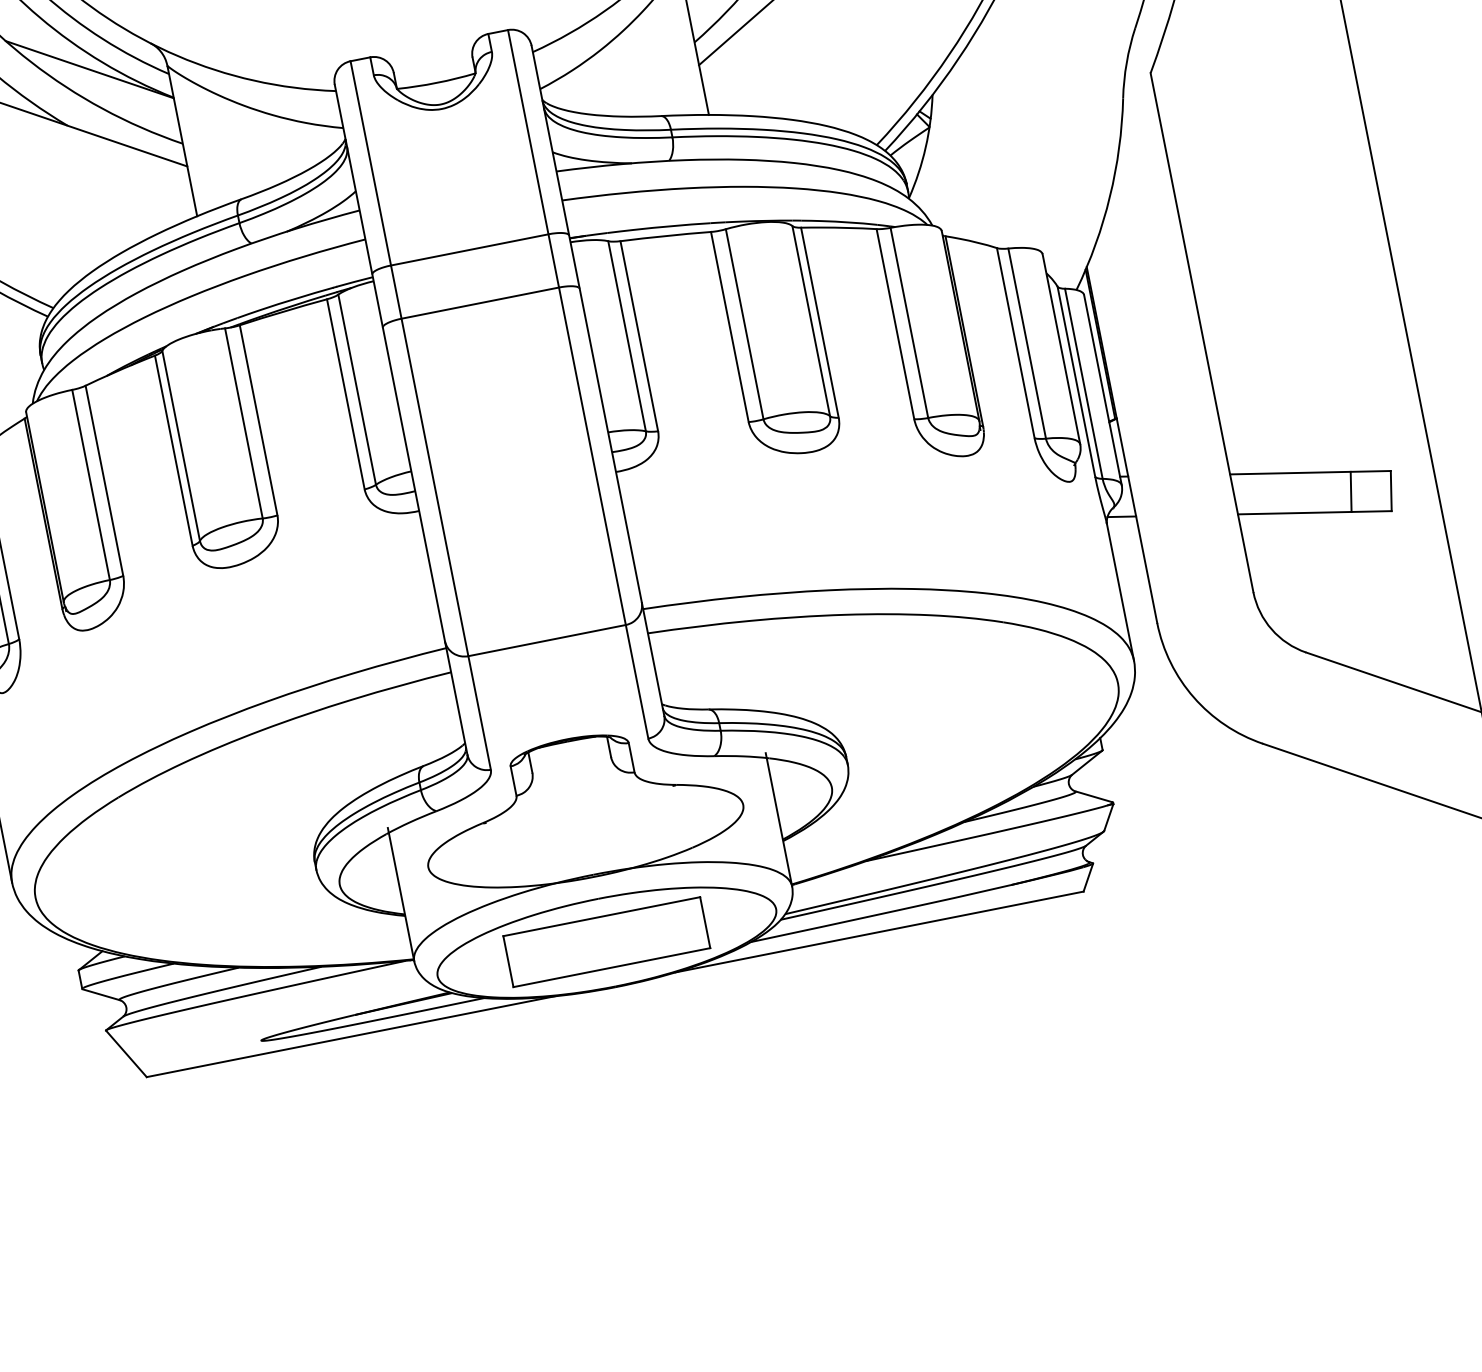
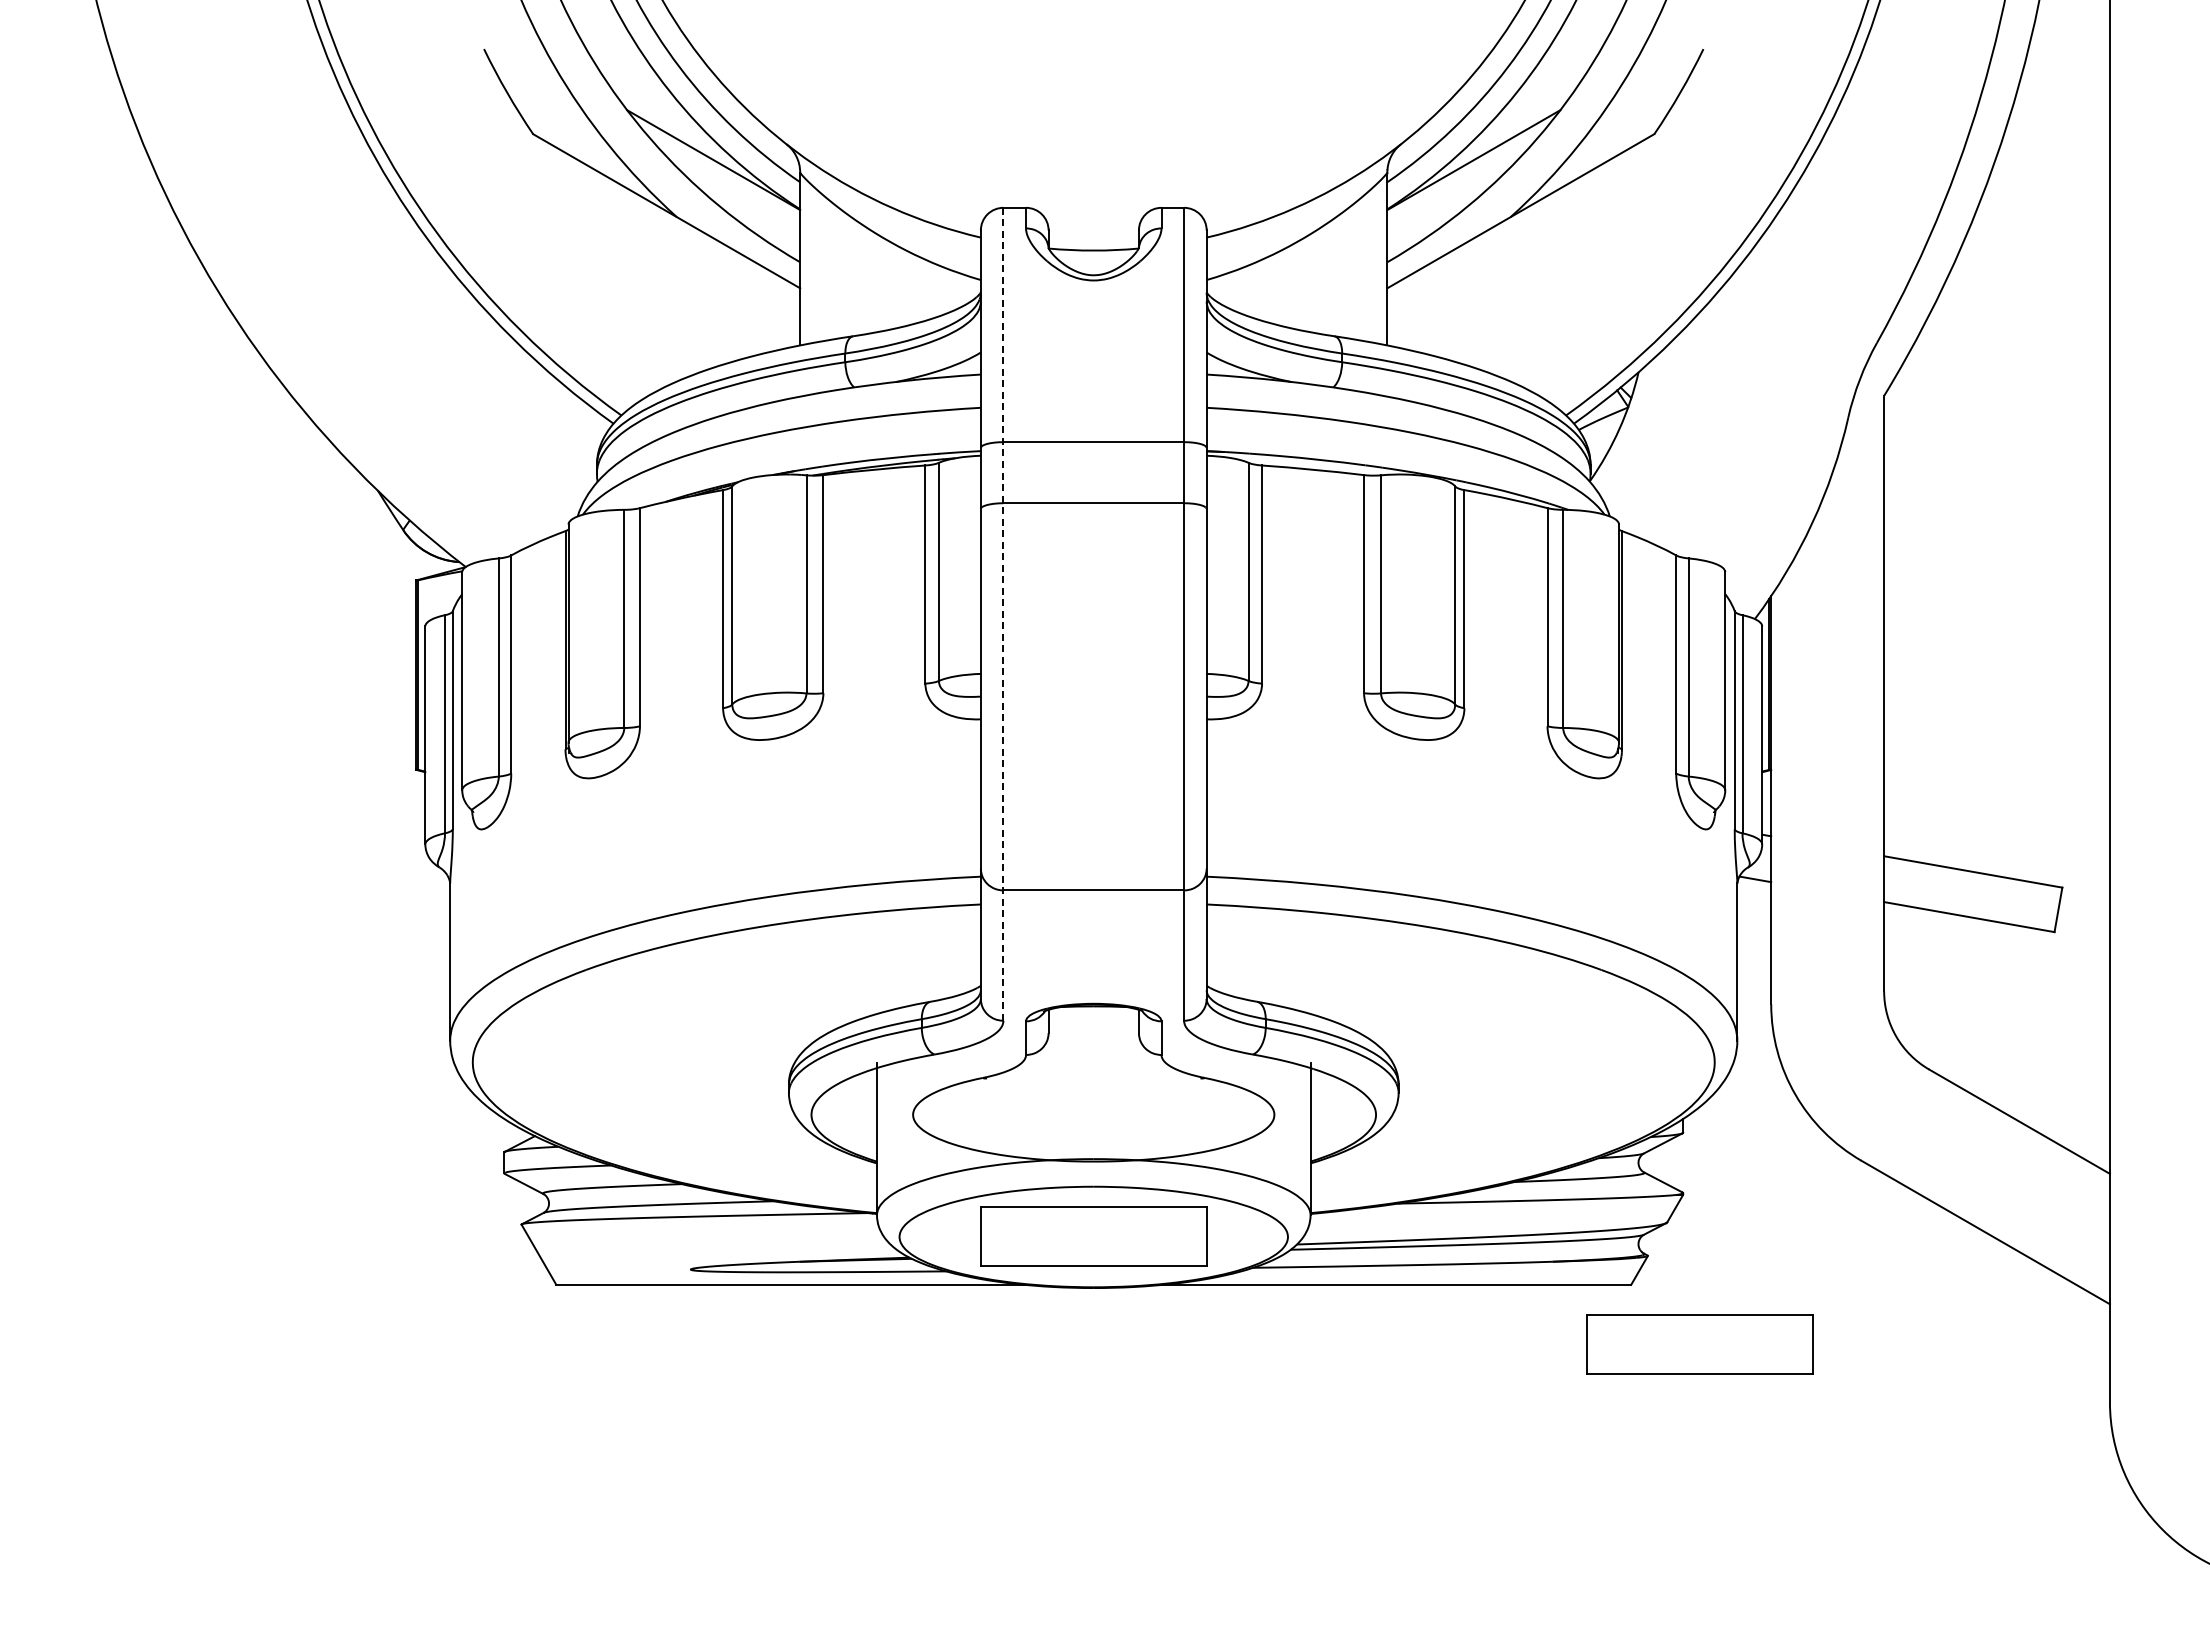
line: (420, 414) -> (1003, 613), solid -> dashed
line: (1350, 491) -> (2013, 901), removed
part: (1153, 931) -> (1699, 1344), added

